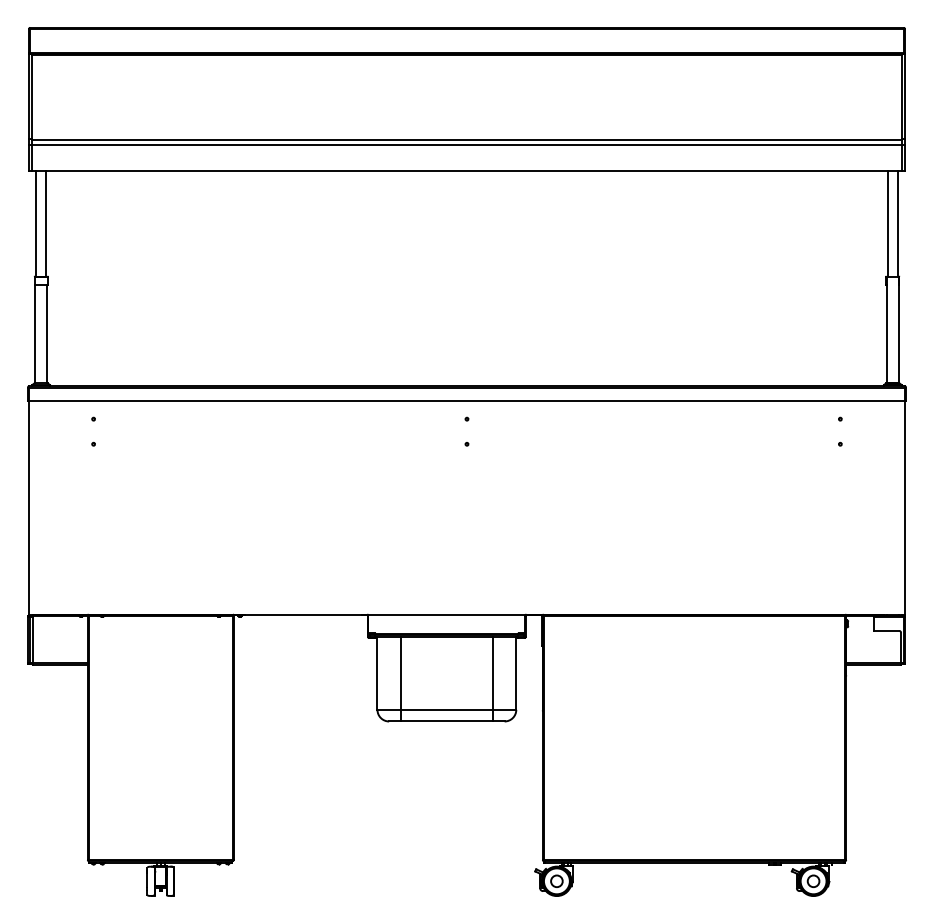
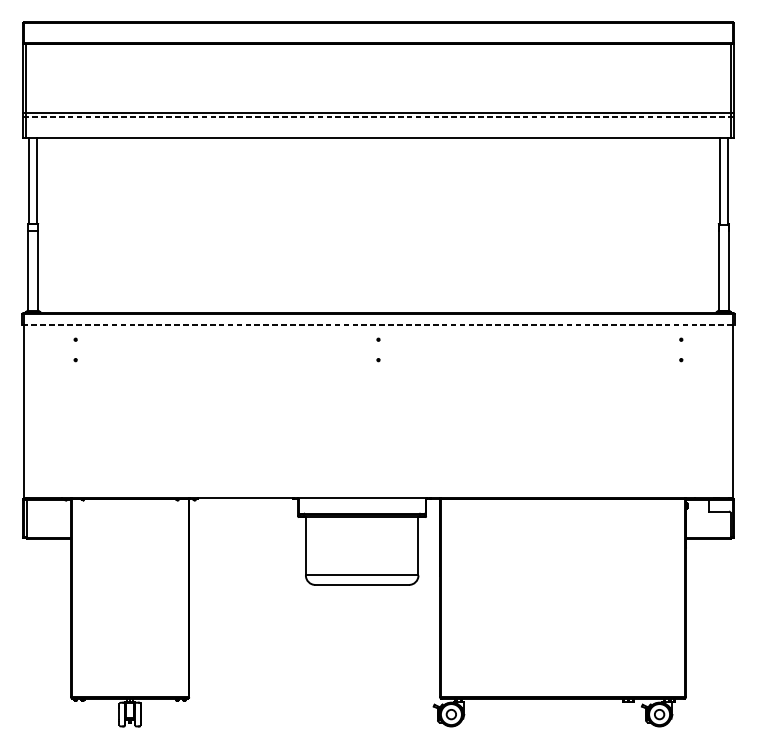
line: (467, 144) -> (378, 117), solid -> dashed
line: (467, 400) -> (378, 324), solid -> dashed
line: (400, 679) -> (324, 550), removed
line: (492, 679) -> (399, 550), removed

